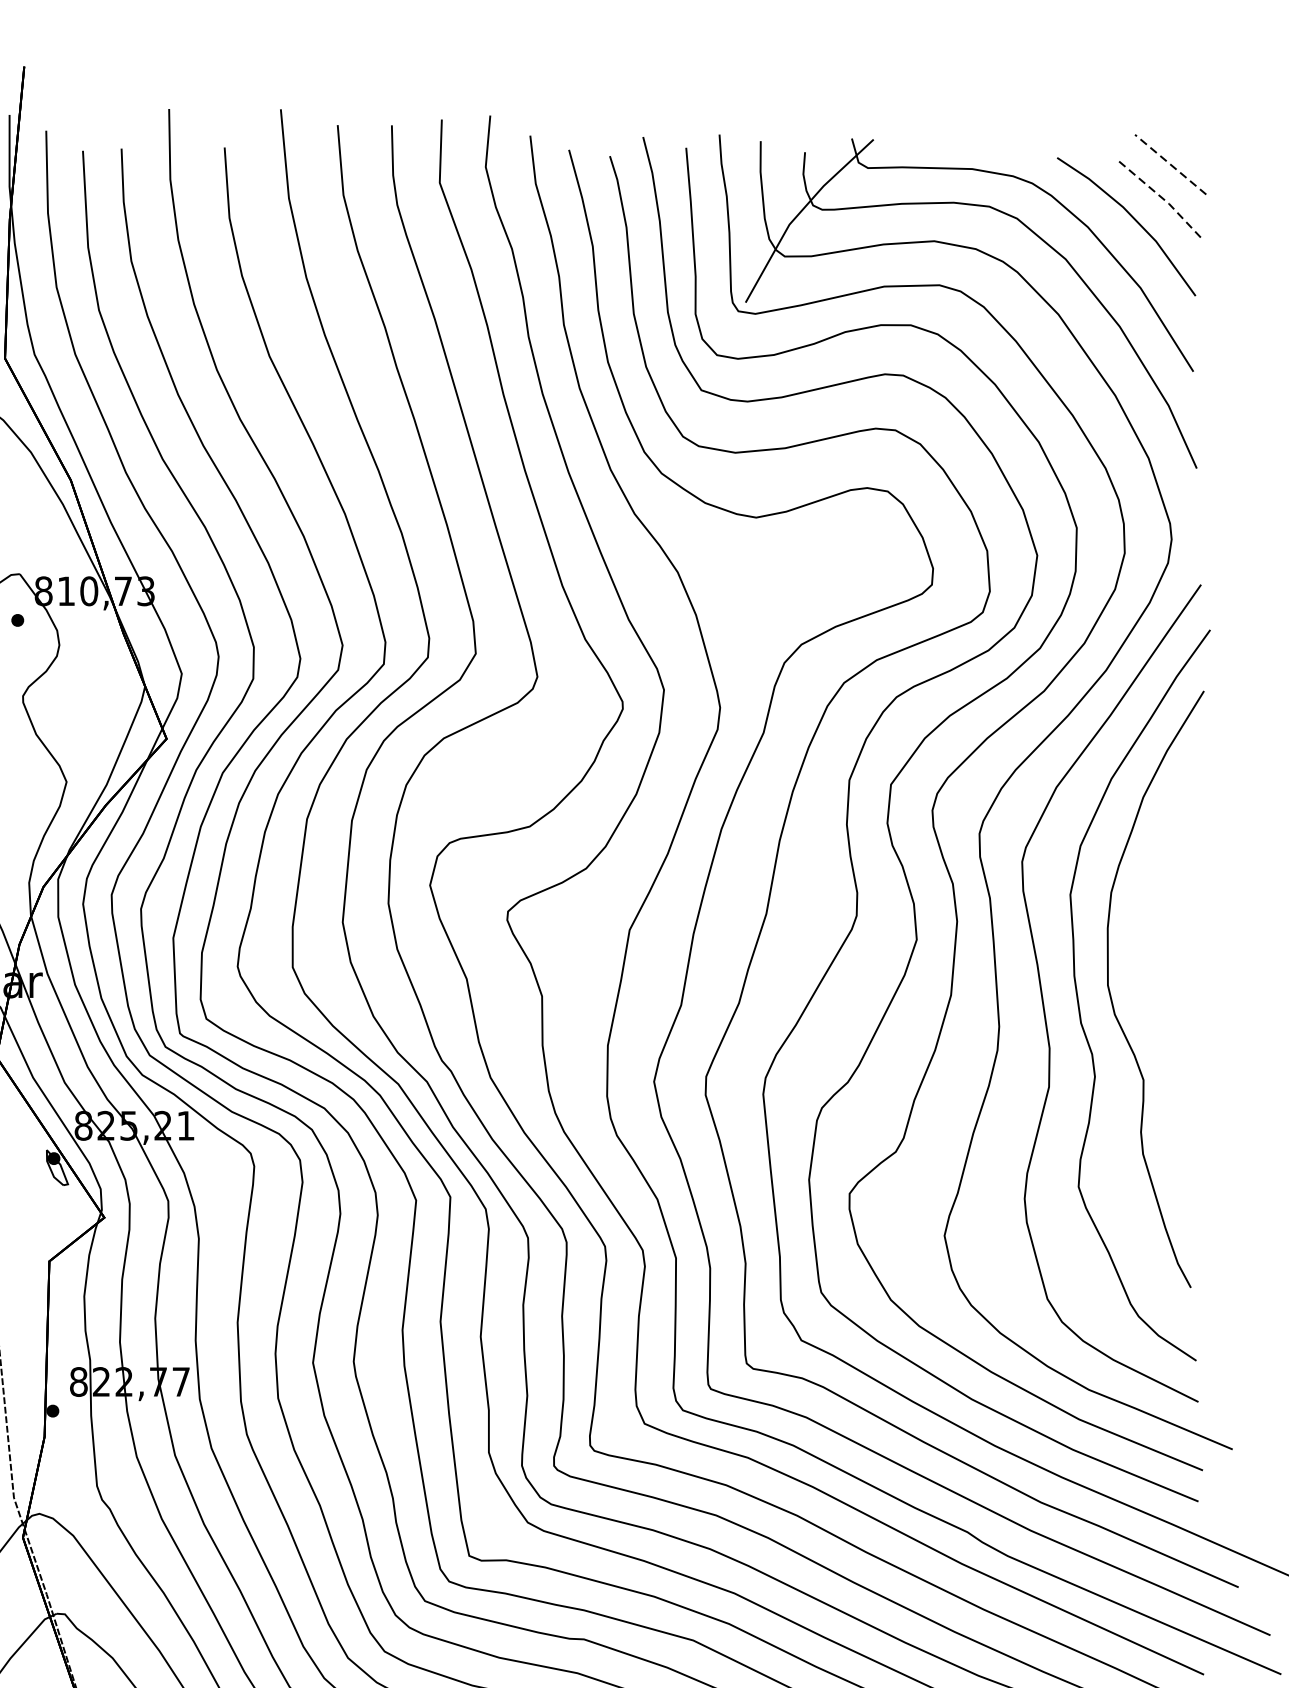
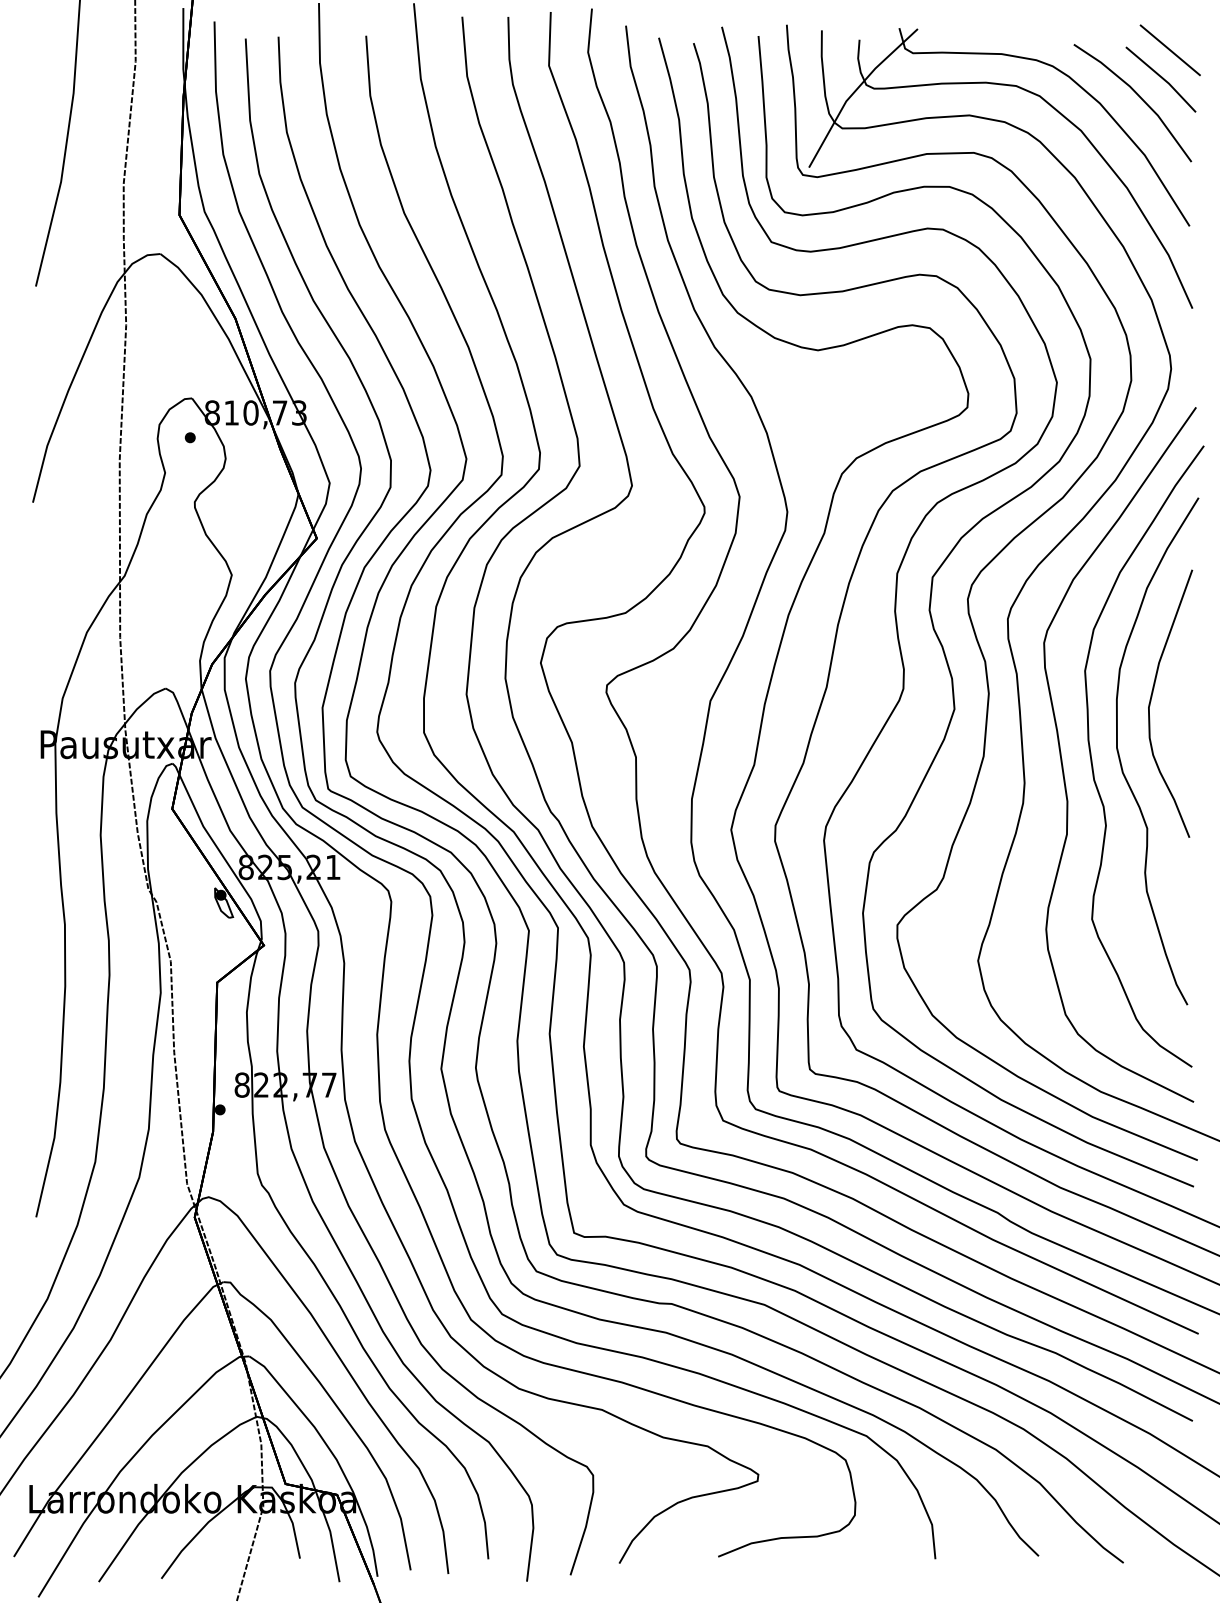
line: (1170, 164) -> (1170, 50), dashed -> solid
line: (1161, 197) -> (1162, 78), dashed -> solid
curve: (1149, 925) -> (1152, 697), added

